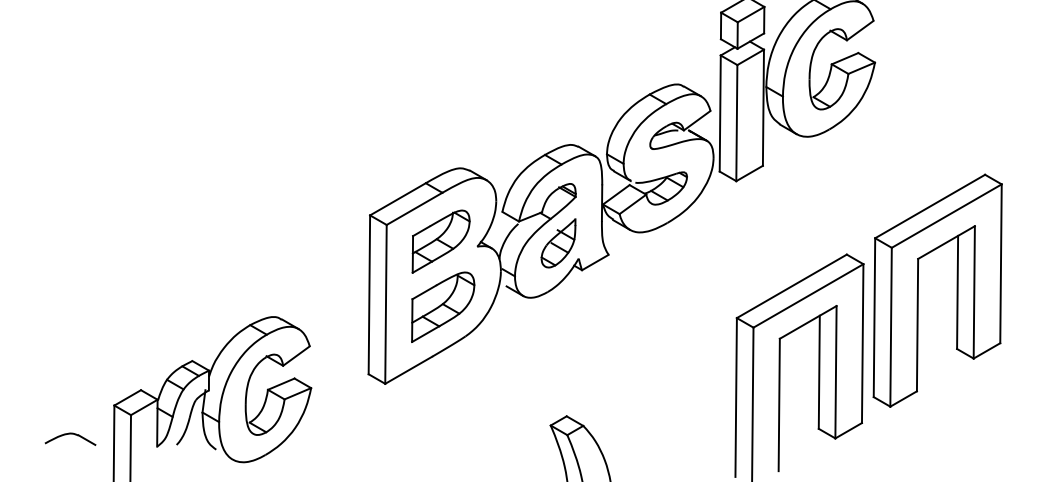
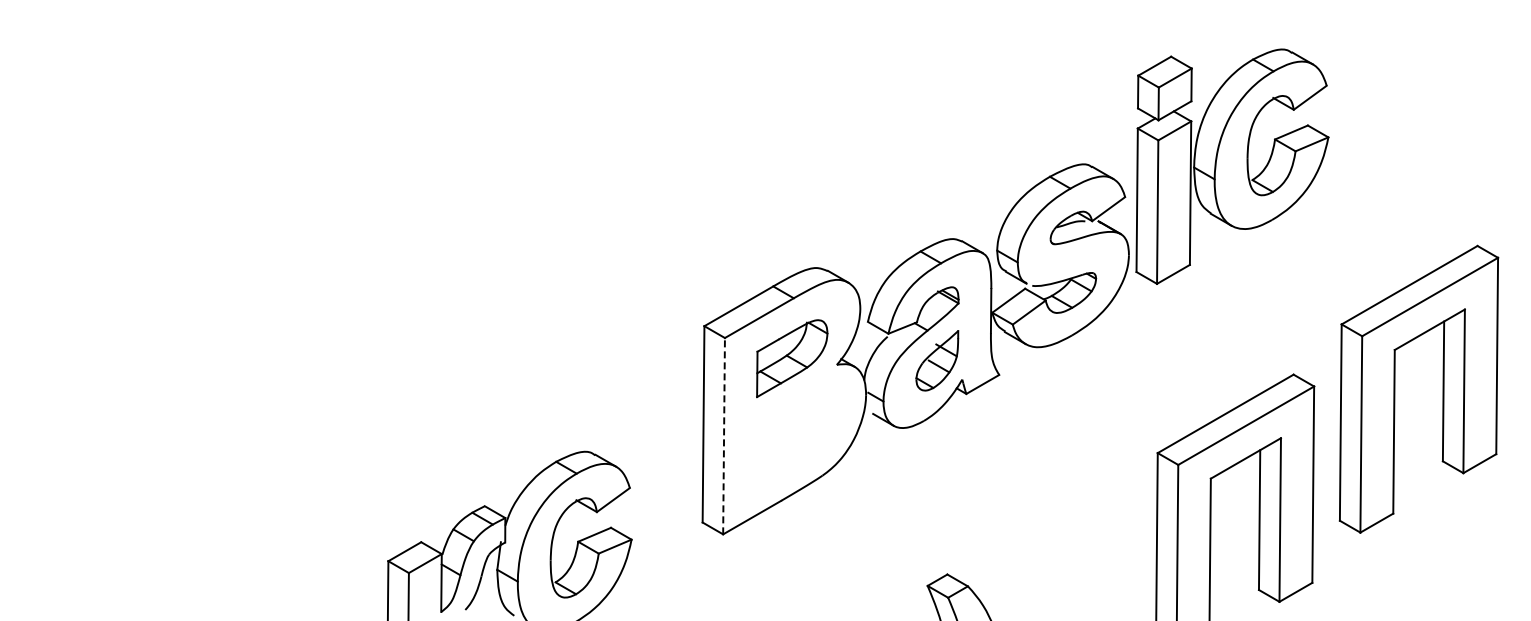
part: (918, 290) -> (1395, 388), moved
line: (386, 303) -> (724, 435), solid -> dashed
part: (442, 307) -> (794, 439), removed
part: (69, 438) -> (333, 602), removed

